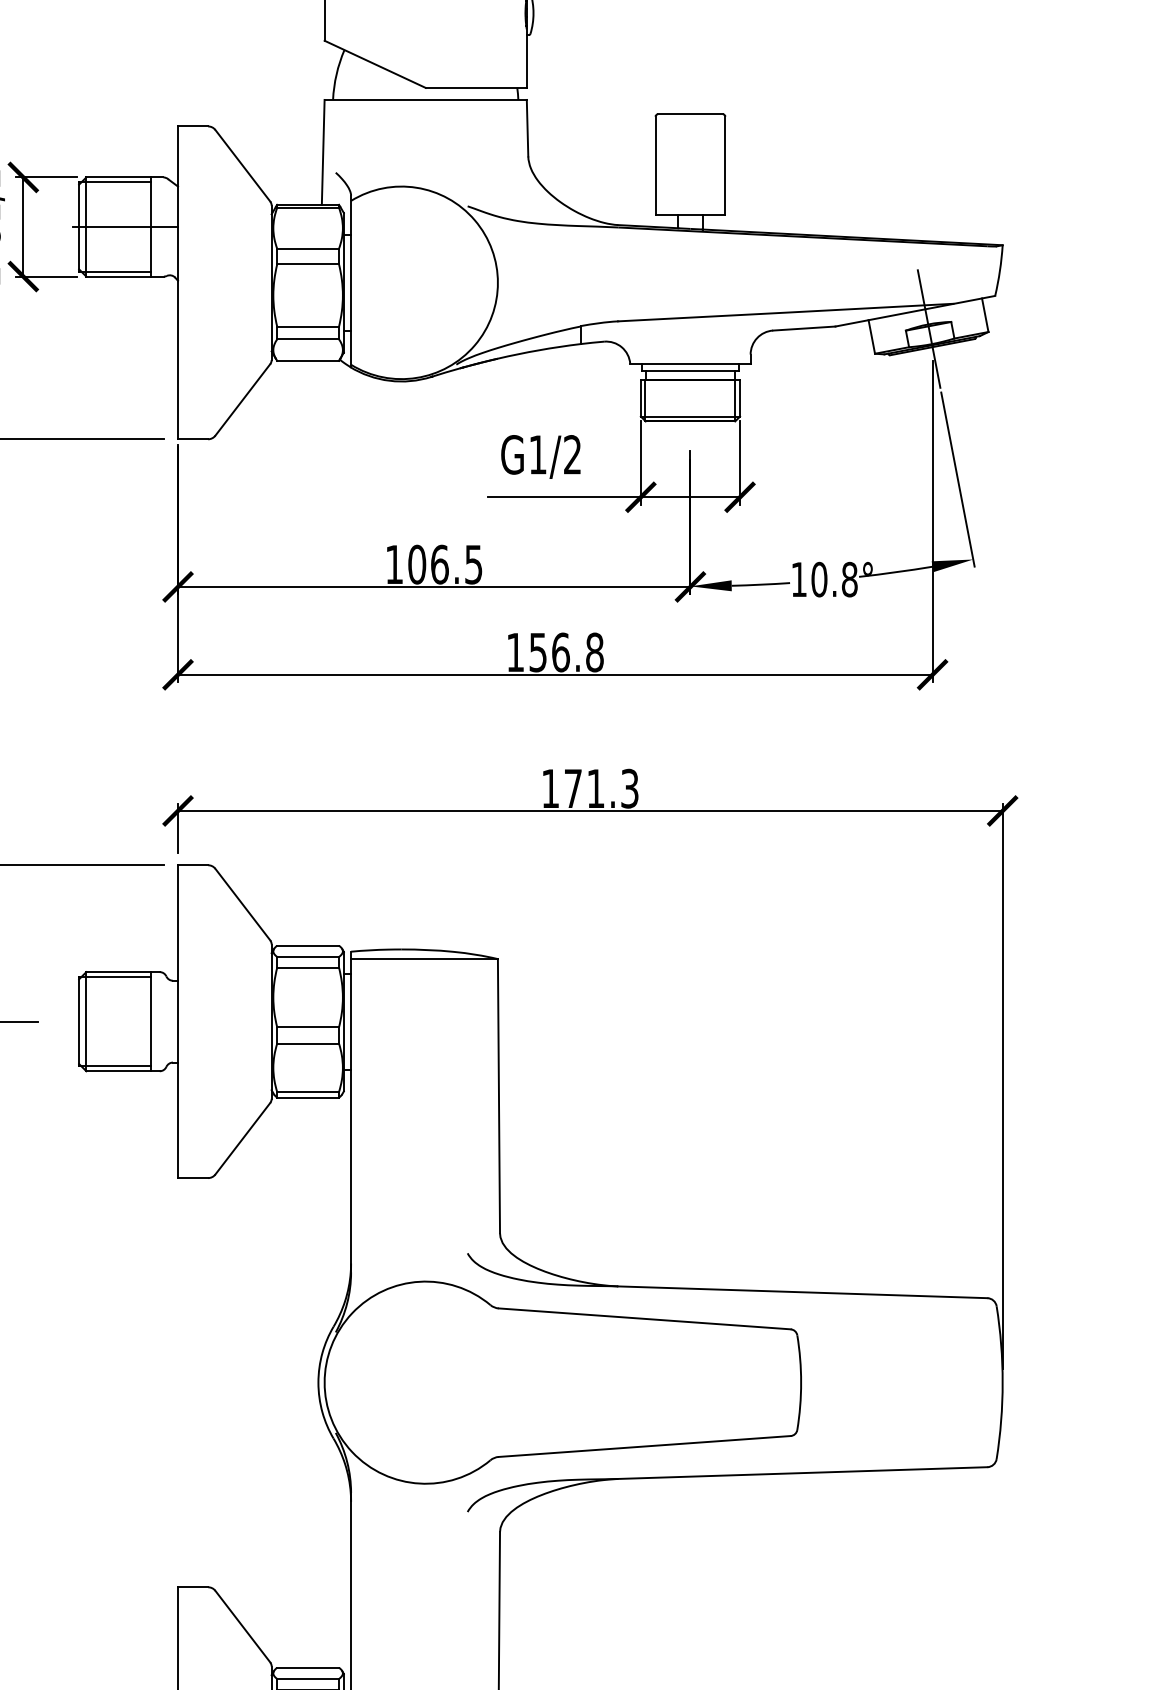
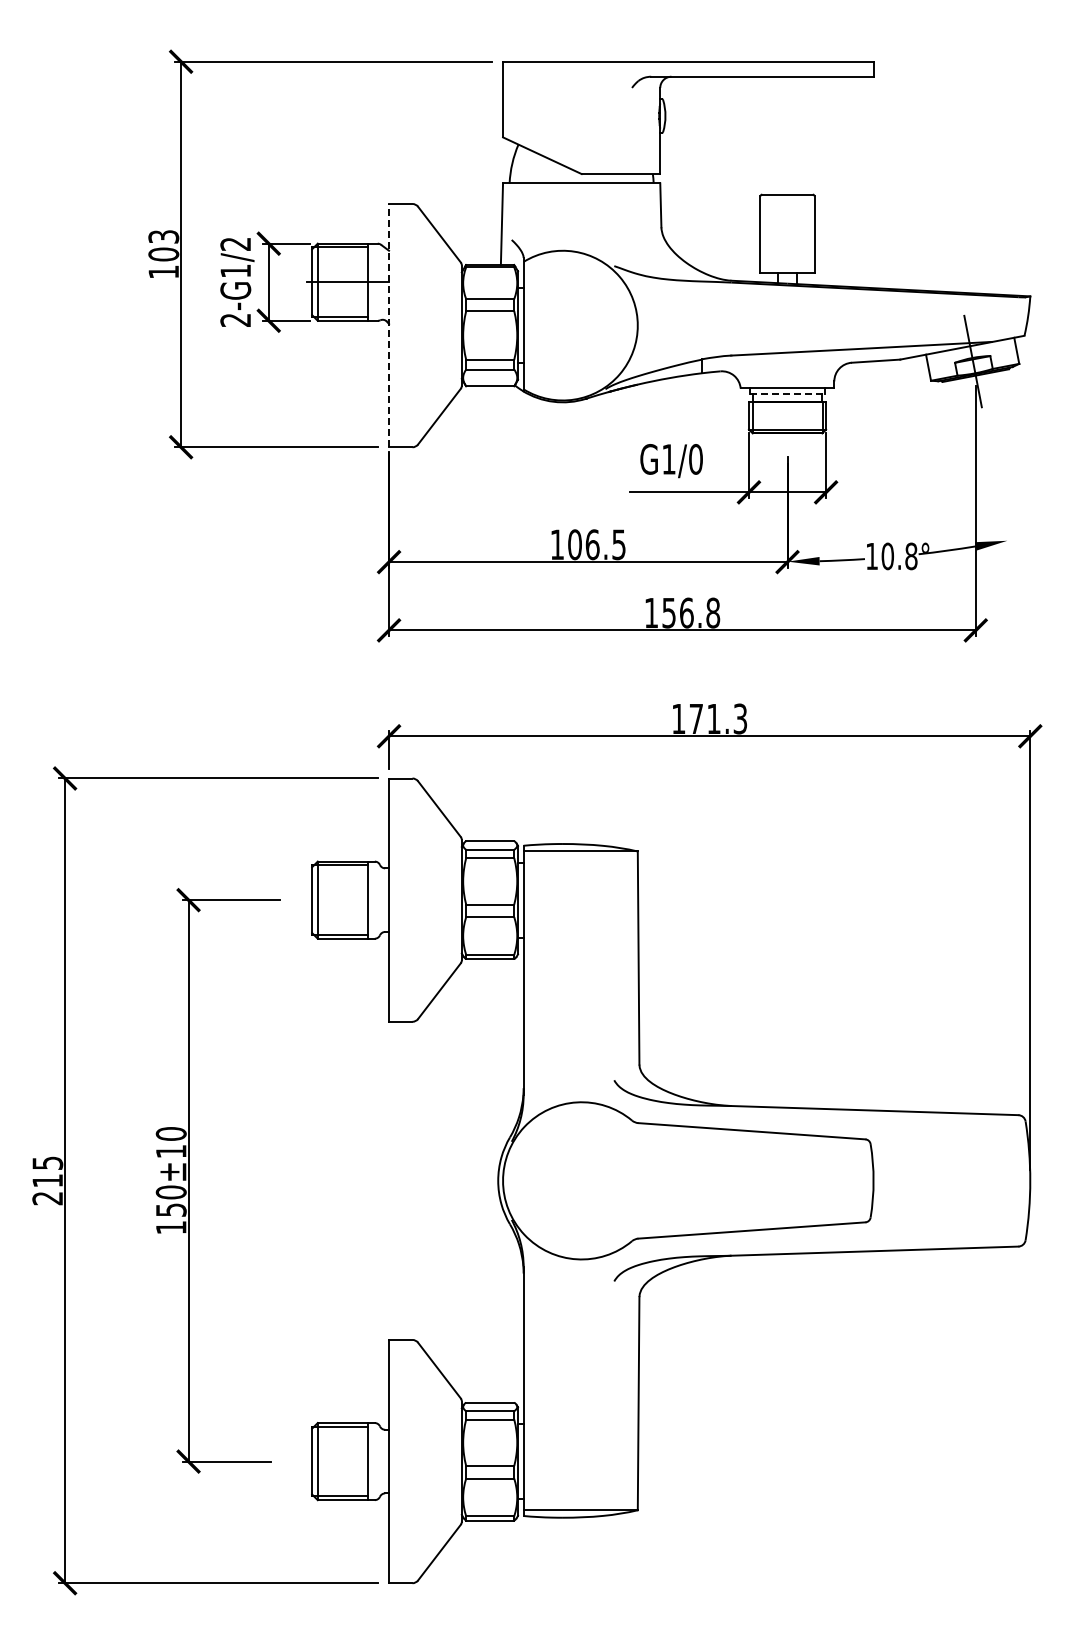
line: (178, 282) -> (389, 325), solid -> dashed
line: (691, 371) -> (788, 394), solid -> dashed
text: (572, 454) -> (695, 459), G1/2 -> G1/0
line: (957, 479) -> (995, 478), removed

